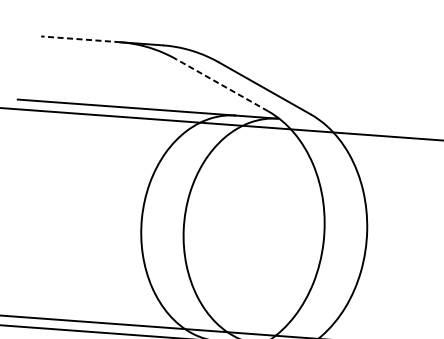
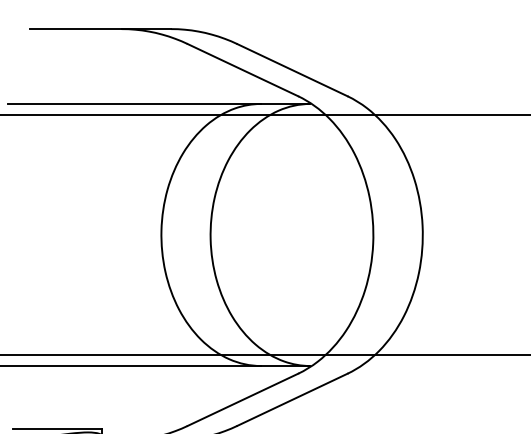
line: (80, 39) -> (75, 29), dashed -> solid
line: (221, 84) -> (242, 69), dashed -> solid

